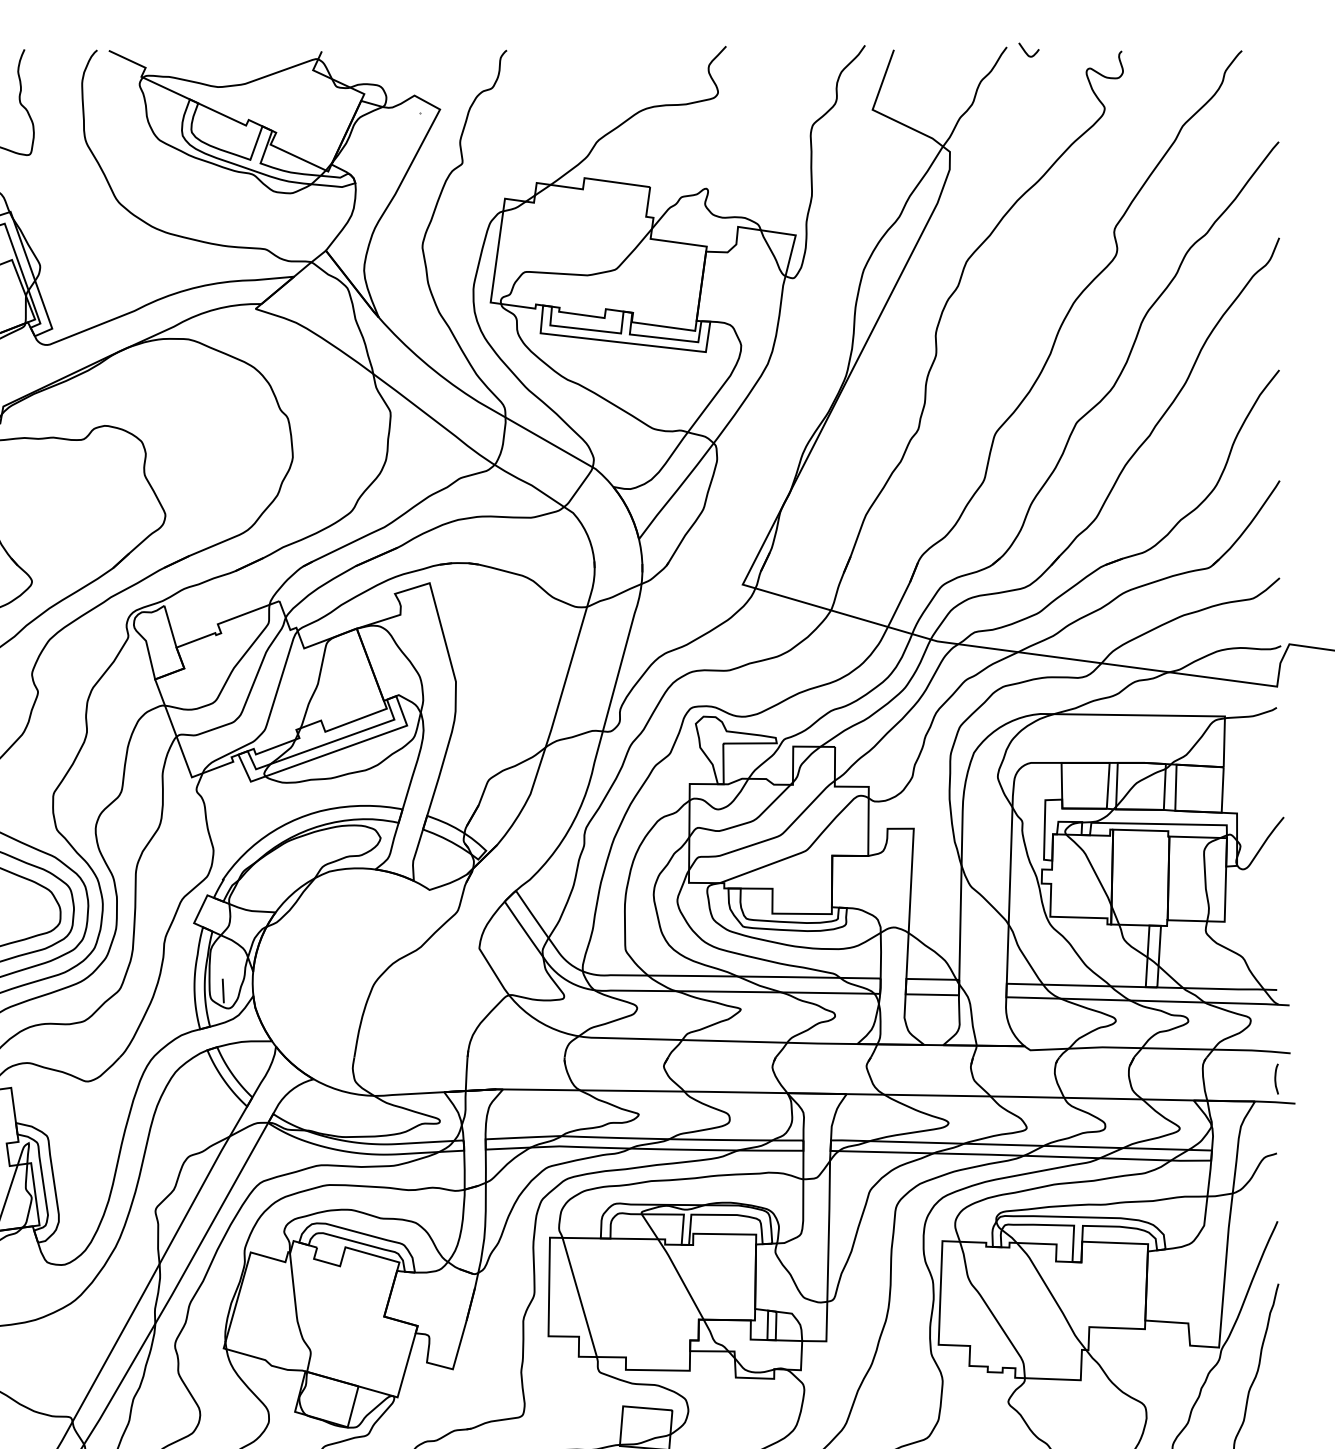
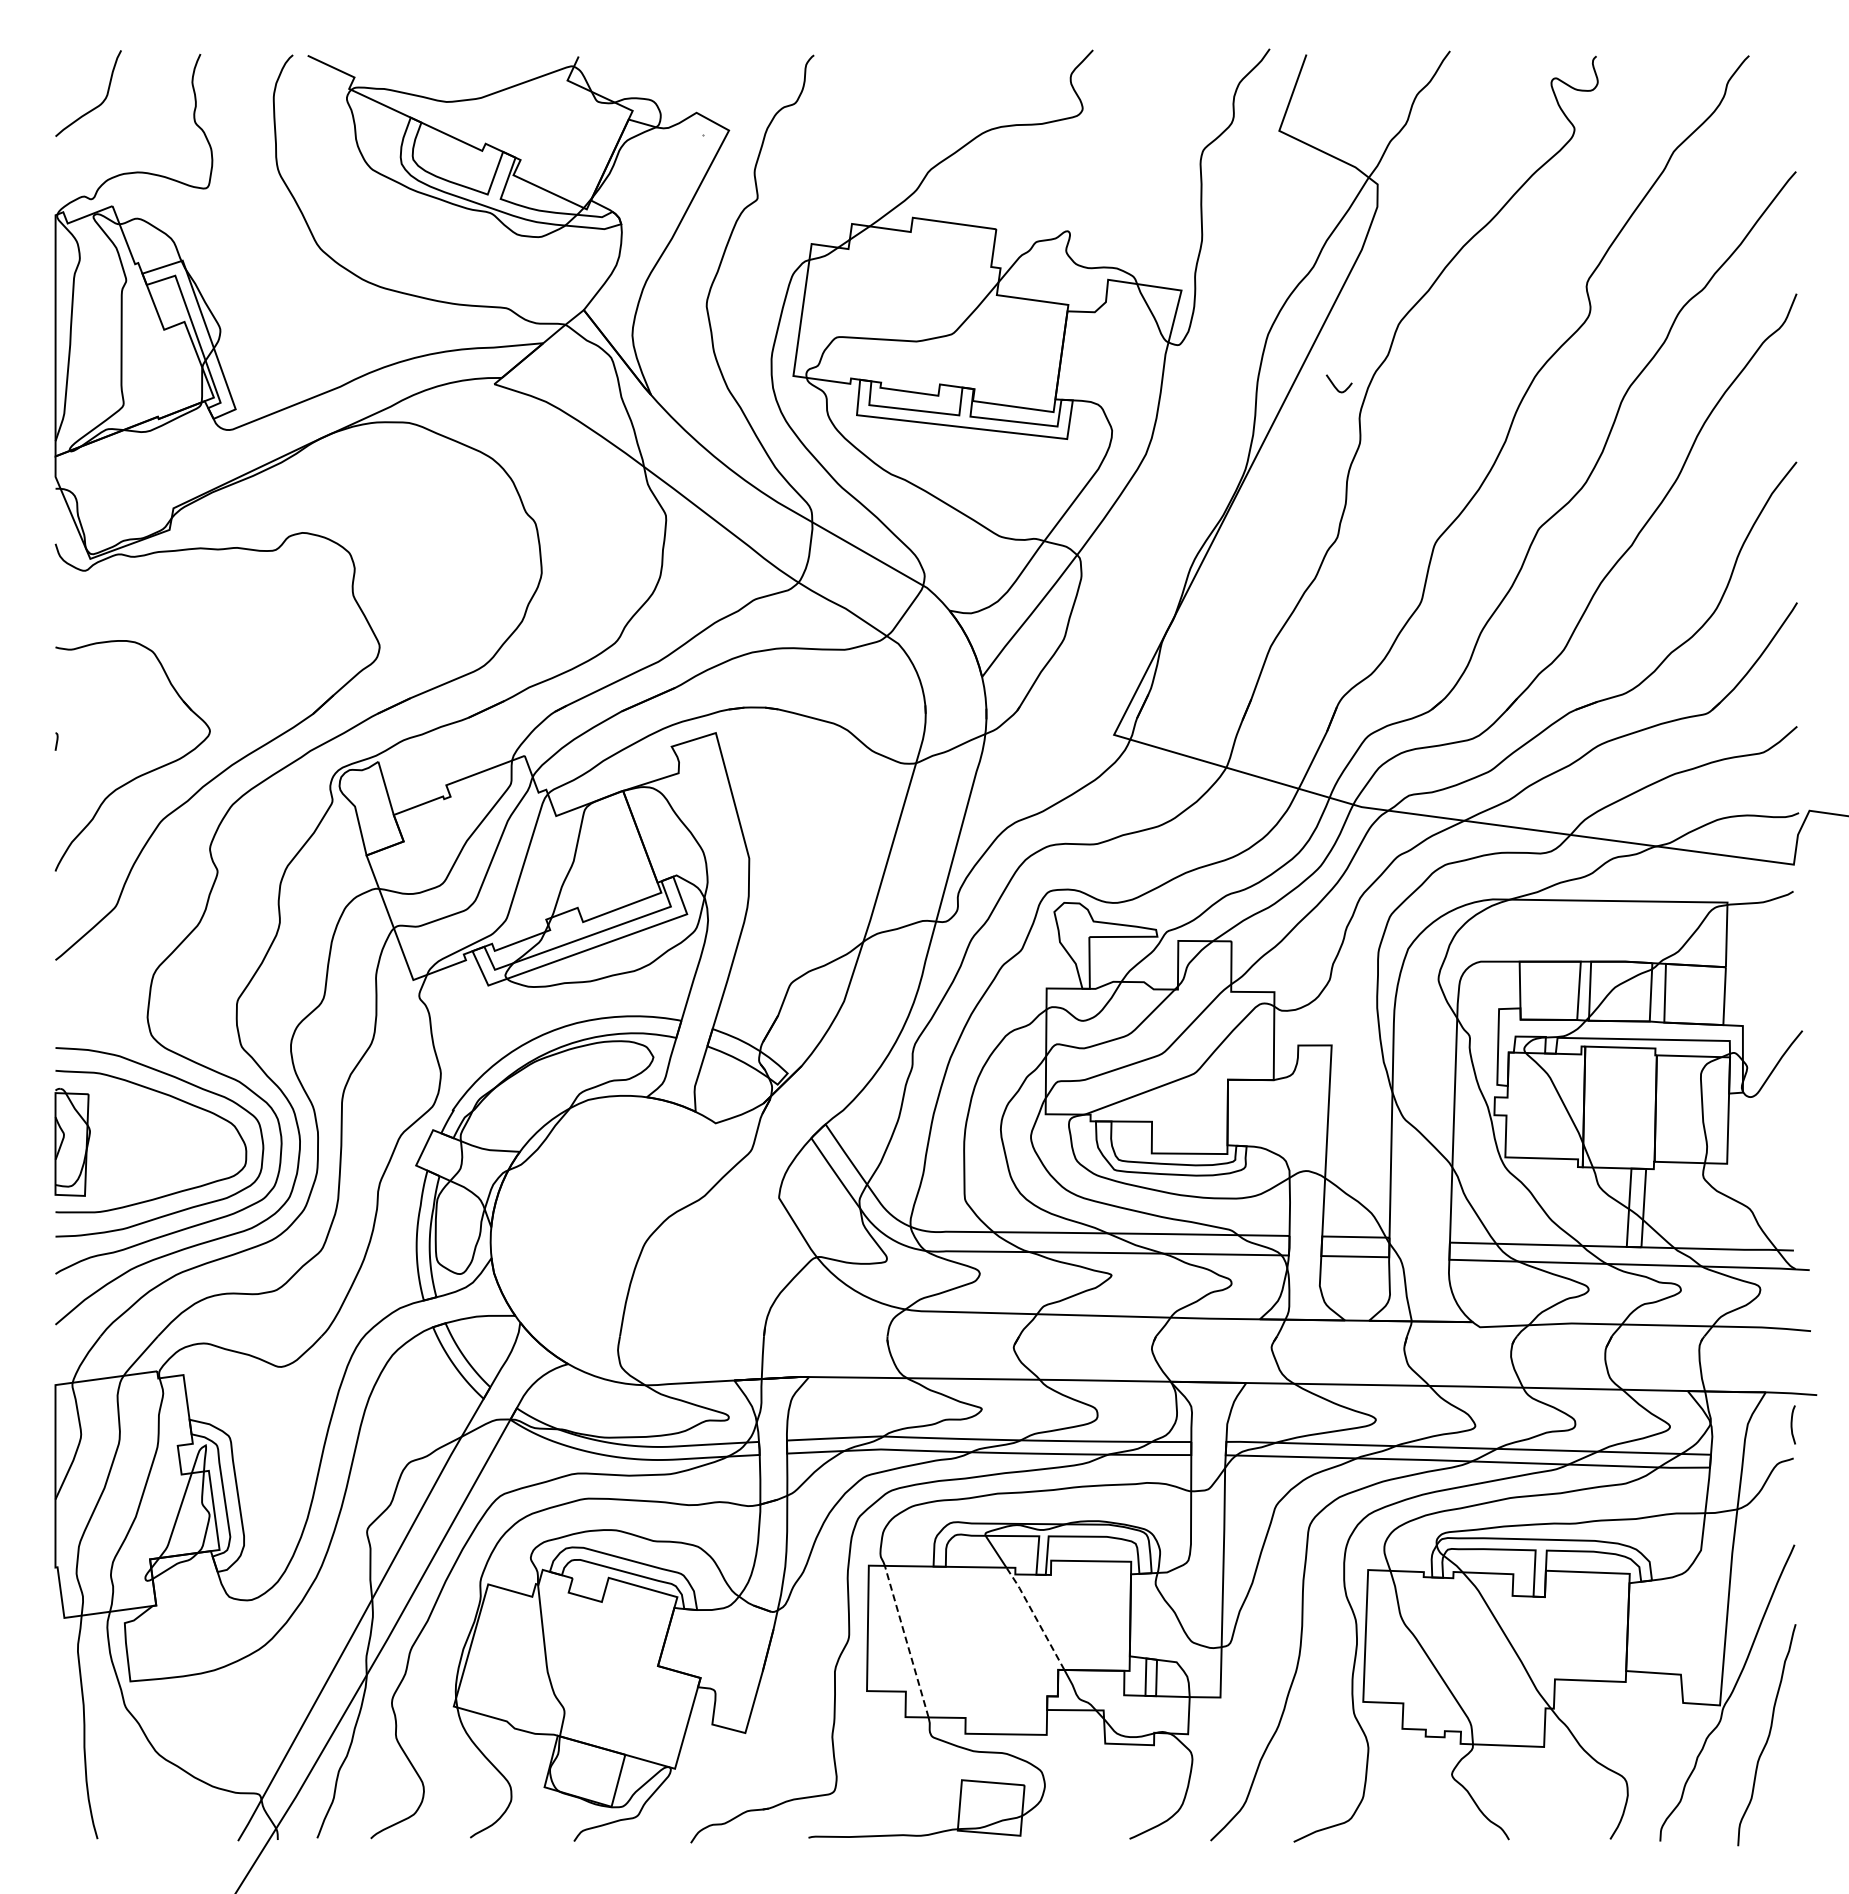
curve: (1025, 50) -> (1334, 384), moved
line: (222, 990) -> (452, 1251), removed
curve: (1276, 1078) -> (1792, 1424), moved
line: (680, 1278) -> (1035, 1617), solid -> dashed
line: (579, 1297) -> (906, 1641), solid -> dashed

